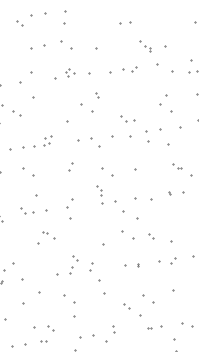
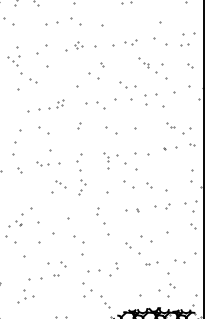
part: (145, 45) -> (143, 62), moved
part: (127, 118) -> (128, 84), size x1.4
part: (99, 194) -> (106, 160), moved
part: (73, 264) -> (82, 187), moved

